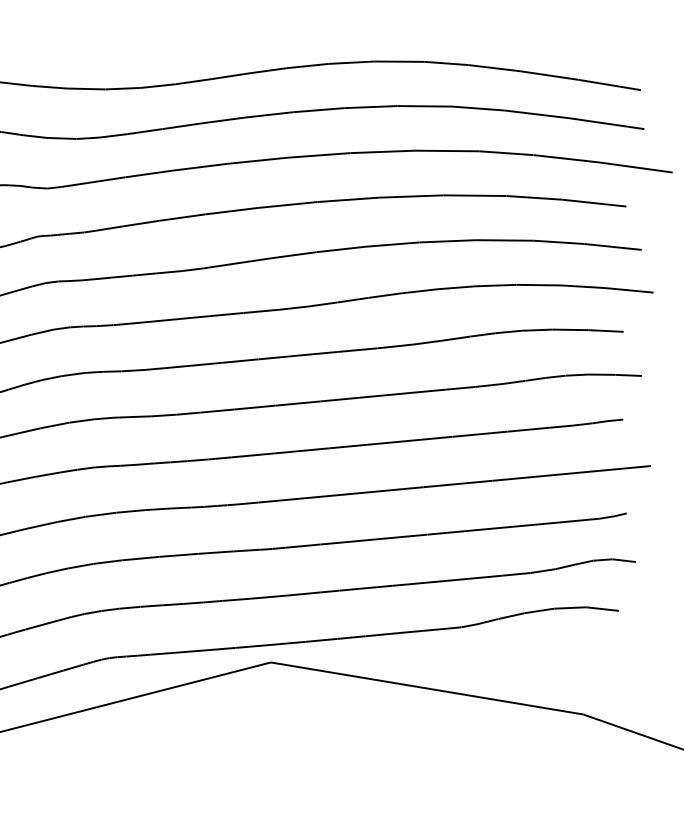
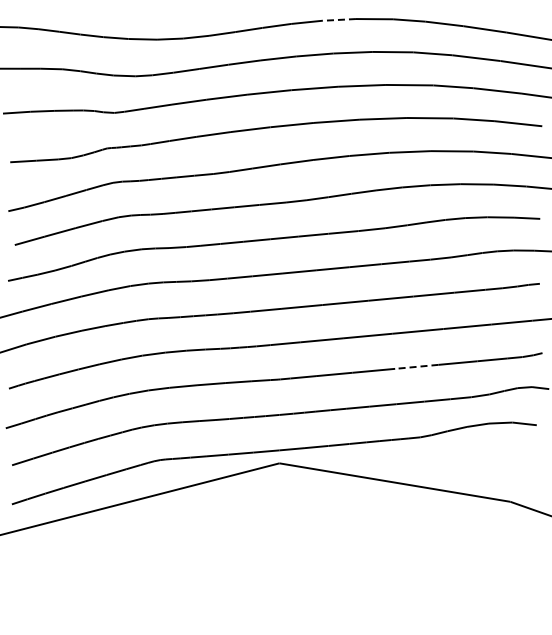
line: (352, 62) -> (339, 19), solid -> dashed
line: (456, 531) -> (416, 366), solid -> dashed

